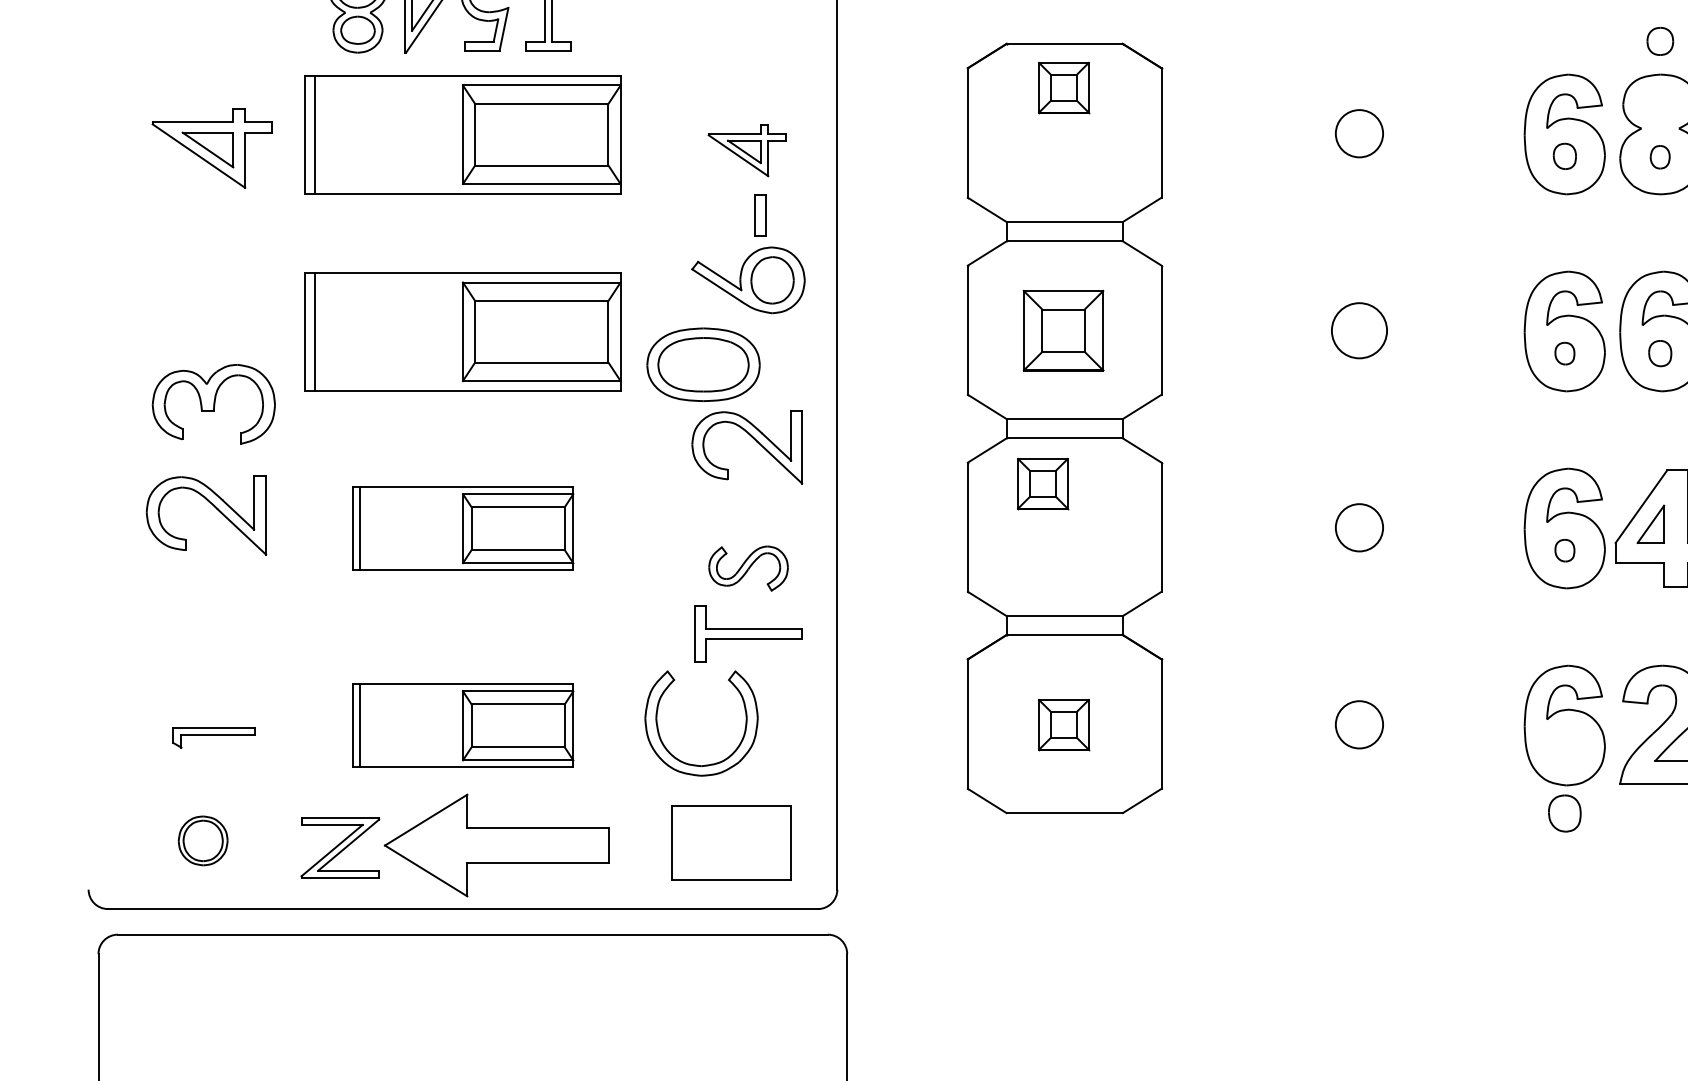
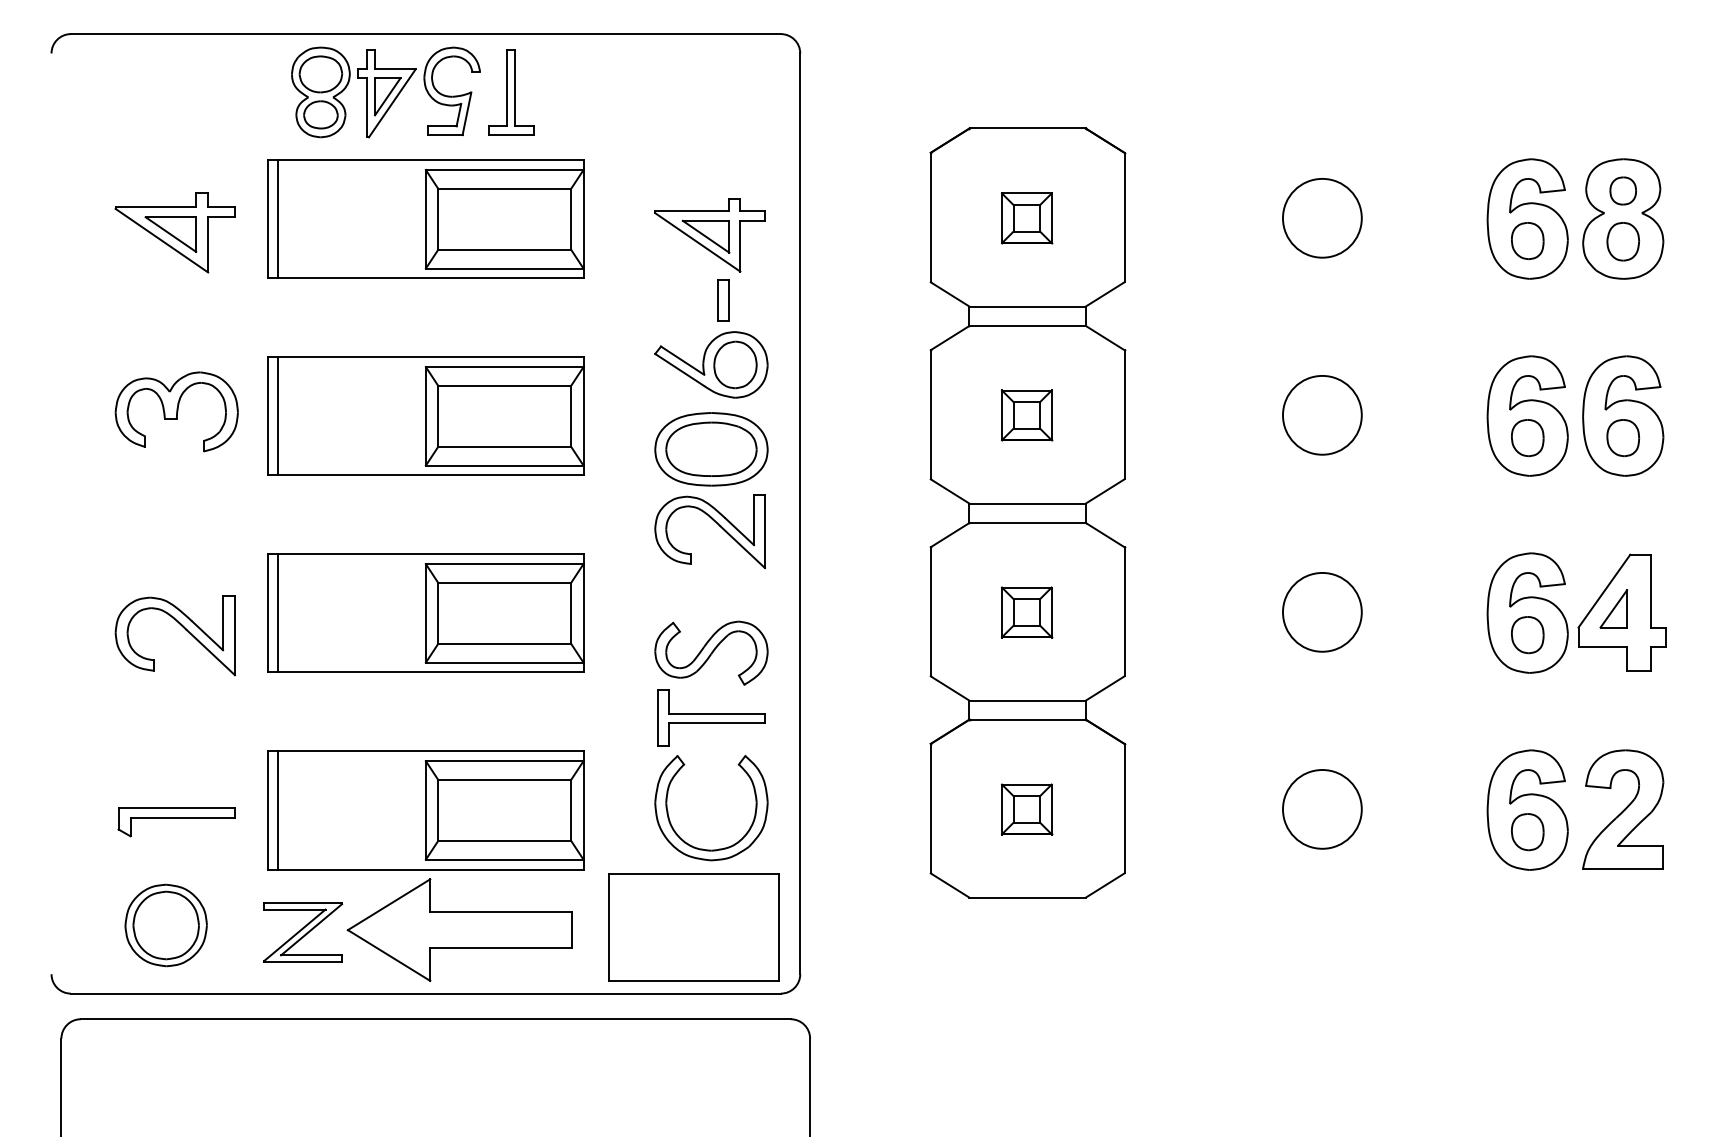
part: (1659, 40) -> (1622, 190), moved
part: (1064, 87) -> (1027, 218), moved
circle: (1358, 132) -> (1321, 217), size x1.67
part: (746, 150) -> (709, 235), size x1.43
part: (1564, 155) -> (1527, 240), size x1.43
part: (1659, 156) -> (1622, 241), size x1.67
circle: (1358, 329) -> (1321, 414), size x1.43
part: (1064, 330) -> (1027, 415), size x0.62
part: (1564, 353) -> (1527, 438), size x1.67
part: (1659, 353) -> (1622, 438), size x1.43
part: (703, 364) -> (711, 449), moved
part: (213, 403) -> (176, 411), moved
part: (1043, 483) -> (1027, 612), moved
part: (213, 506) -> (182, 627), moved
circle: (1358, 526) -> (1321, 611), size x1.67
part: (462, 527) -> (425, 612), size x1.43
part: (1564, 550) -> (1527, 635), size x1.67
part: (748, 567) -> (711, 652), size x1.43
circle: (1358, 723) -> (1321, 808), size x1.67
part: (462, 725) -> (425, 810), size x1.43
part: (213, 737) -> (176, 822), size x1.43
part: (693, 763) -> (703, 848), moved
part: (1564, 813) -> (1527, 832), moved
part: (202, 840) -> (165, 925), size x1.67
part: (730, 842) -> (693, 927), size x1.43

